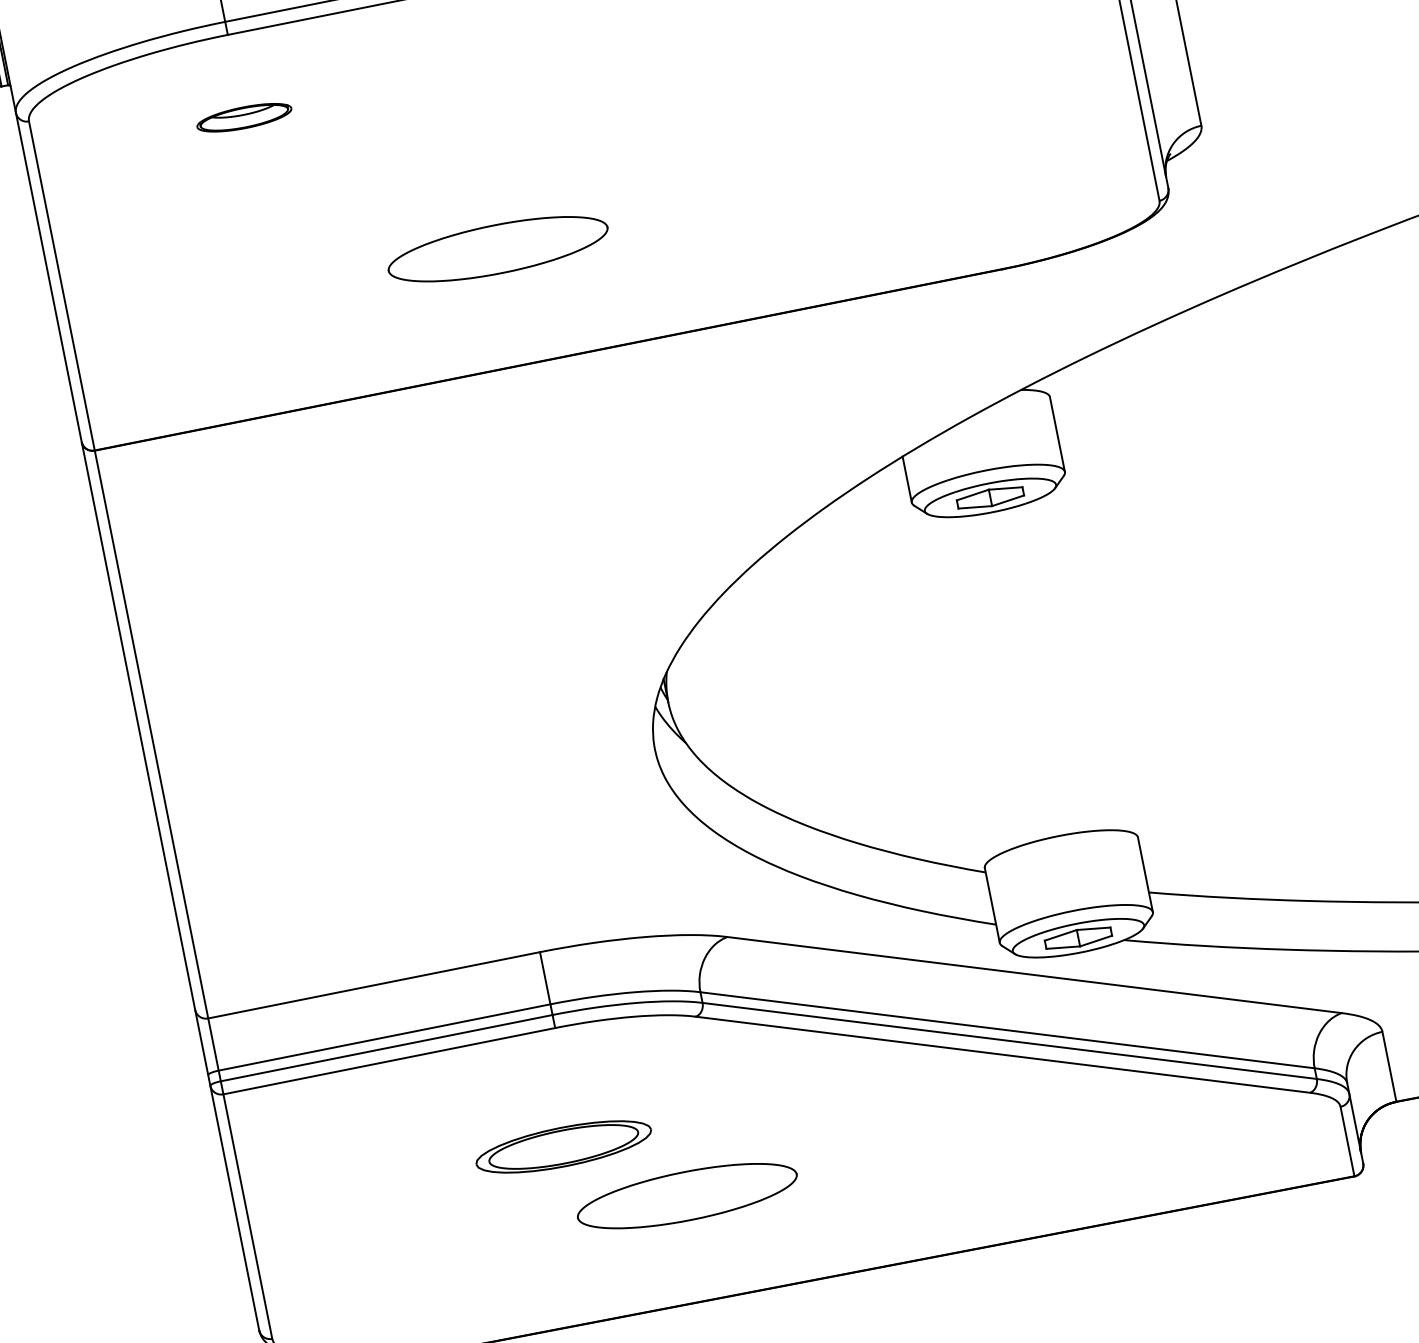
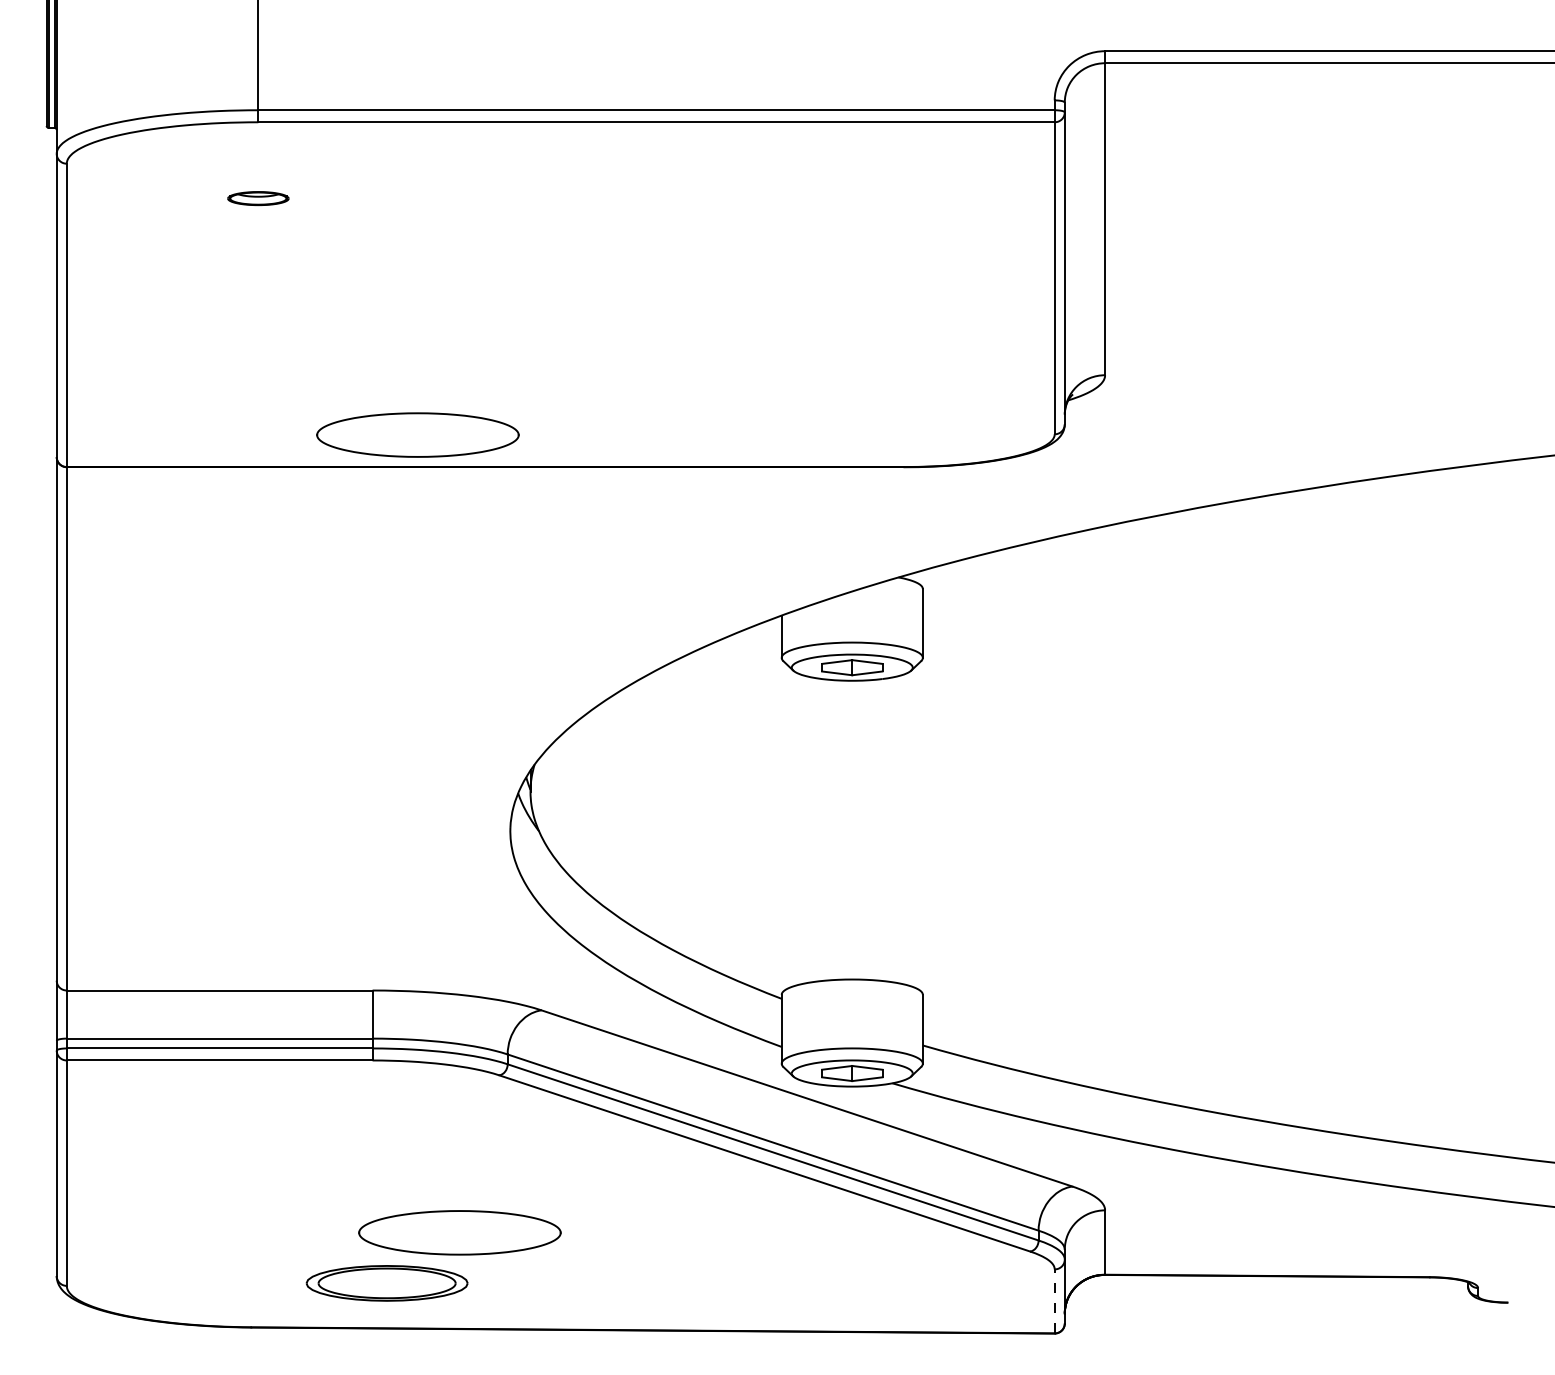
part: (244, 117) -> (258, 198), size x0.7
part: (497, 248) -> (417, 434), moved
line: (1347, 1141) -> (1054, 1301), solid -> dashed
part: (563, 1147) -> (386, 1283), moved

